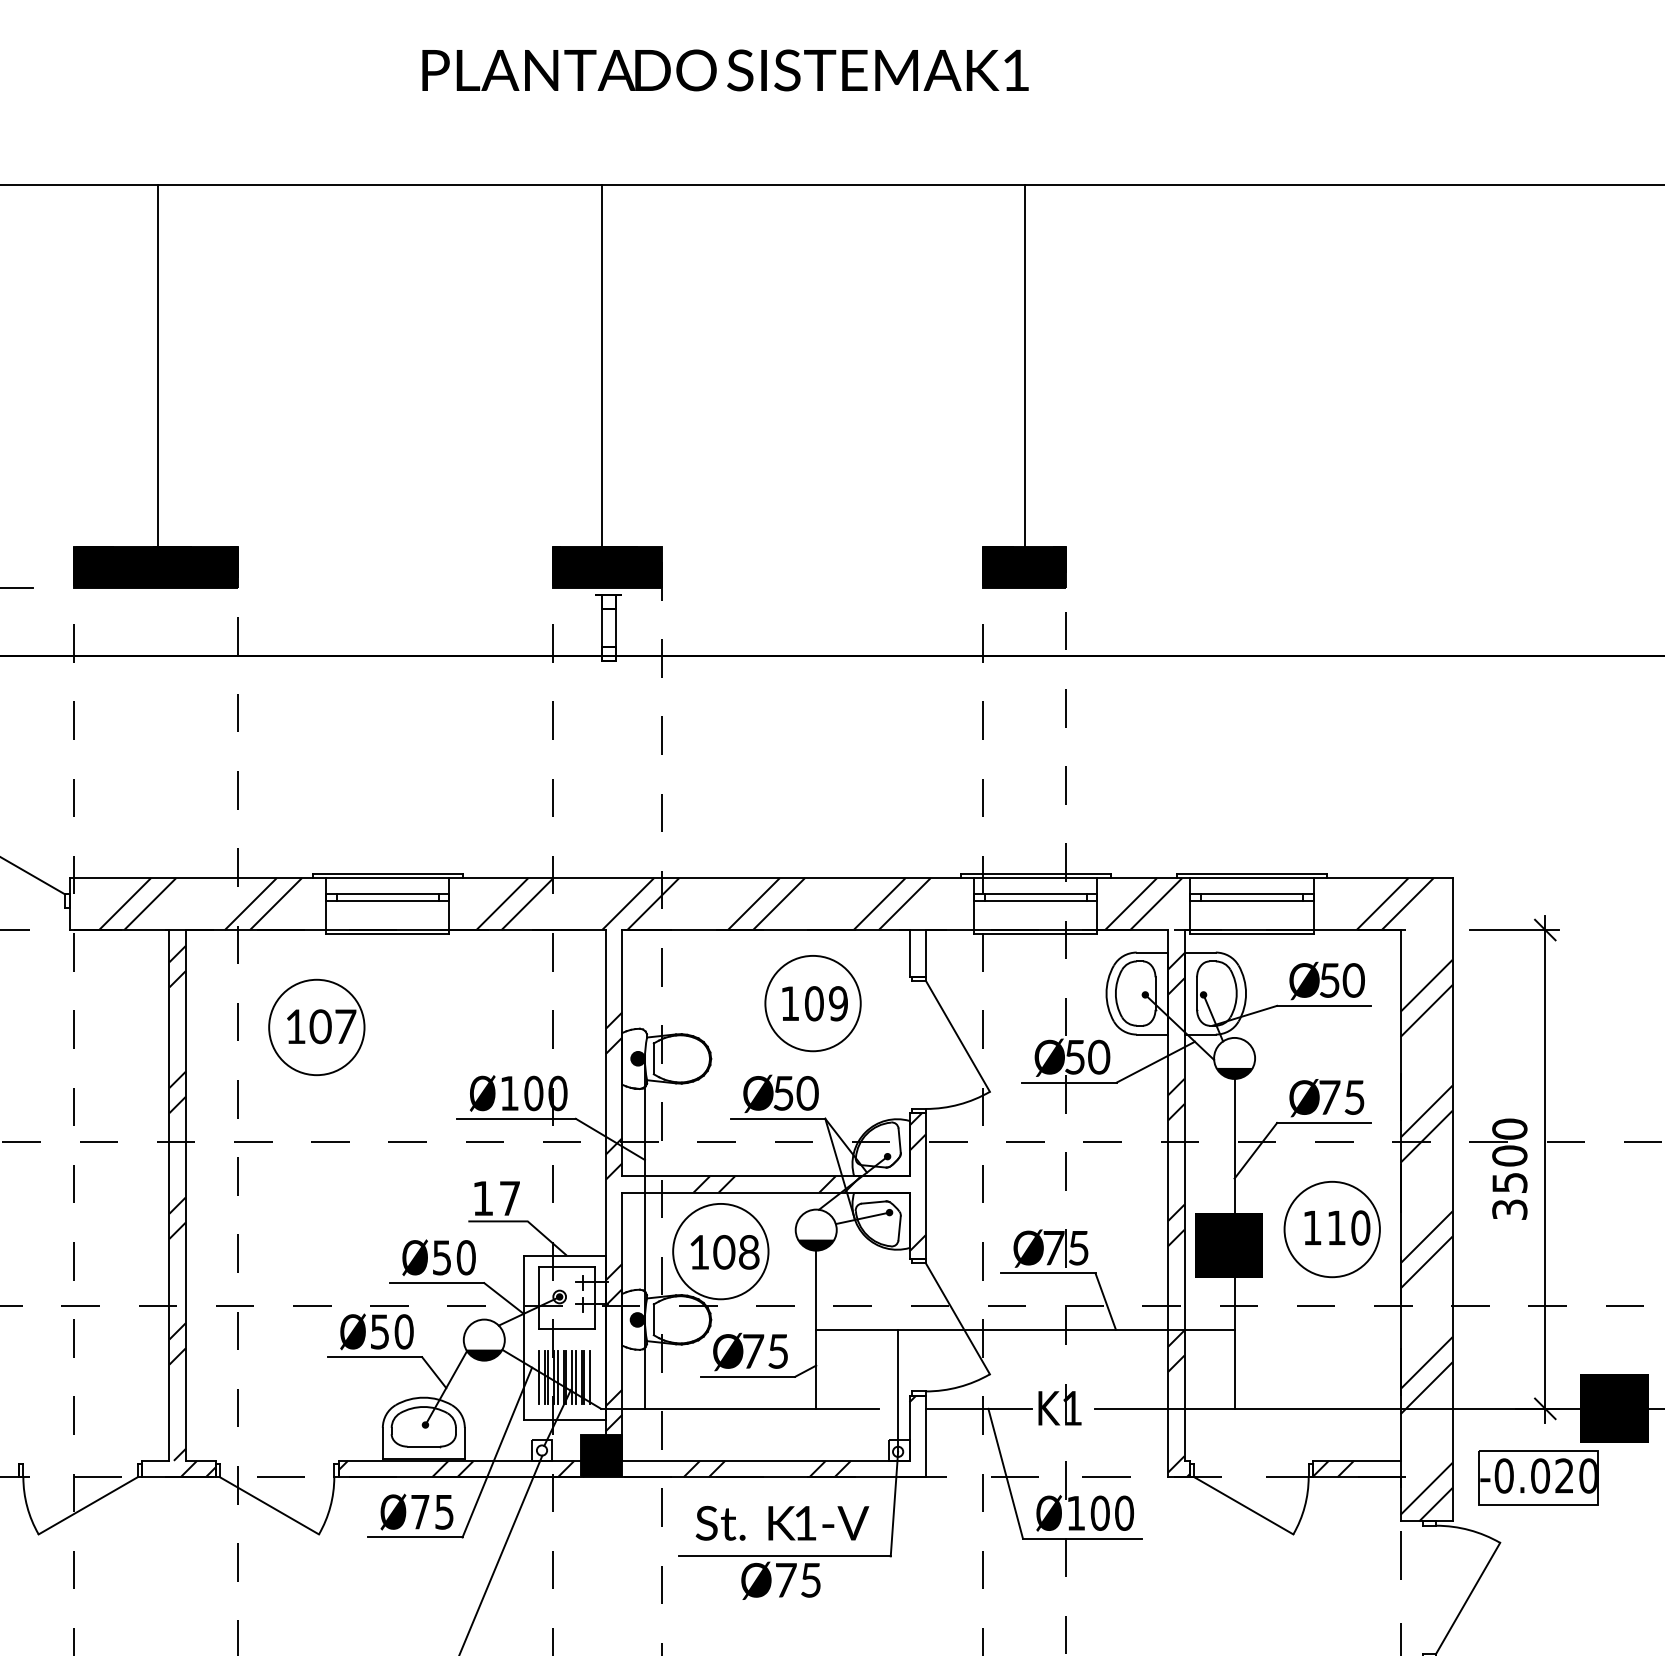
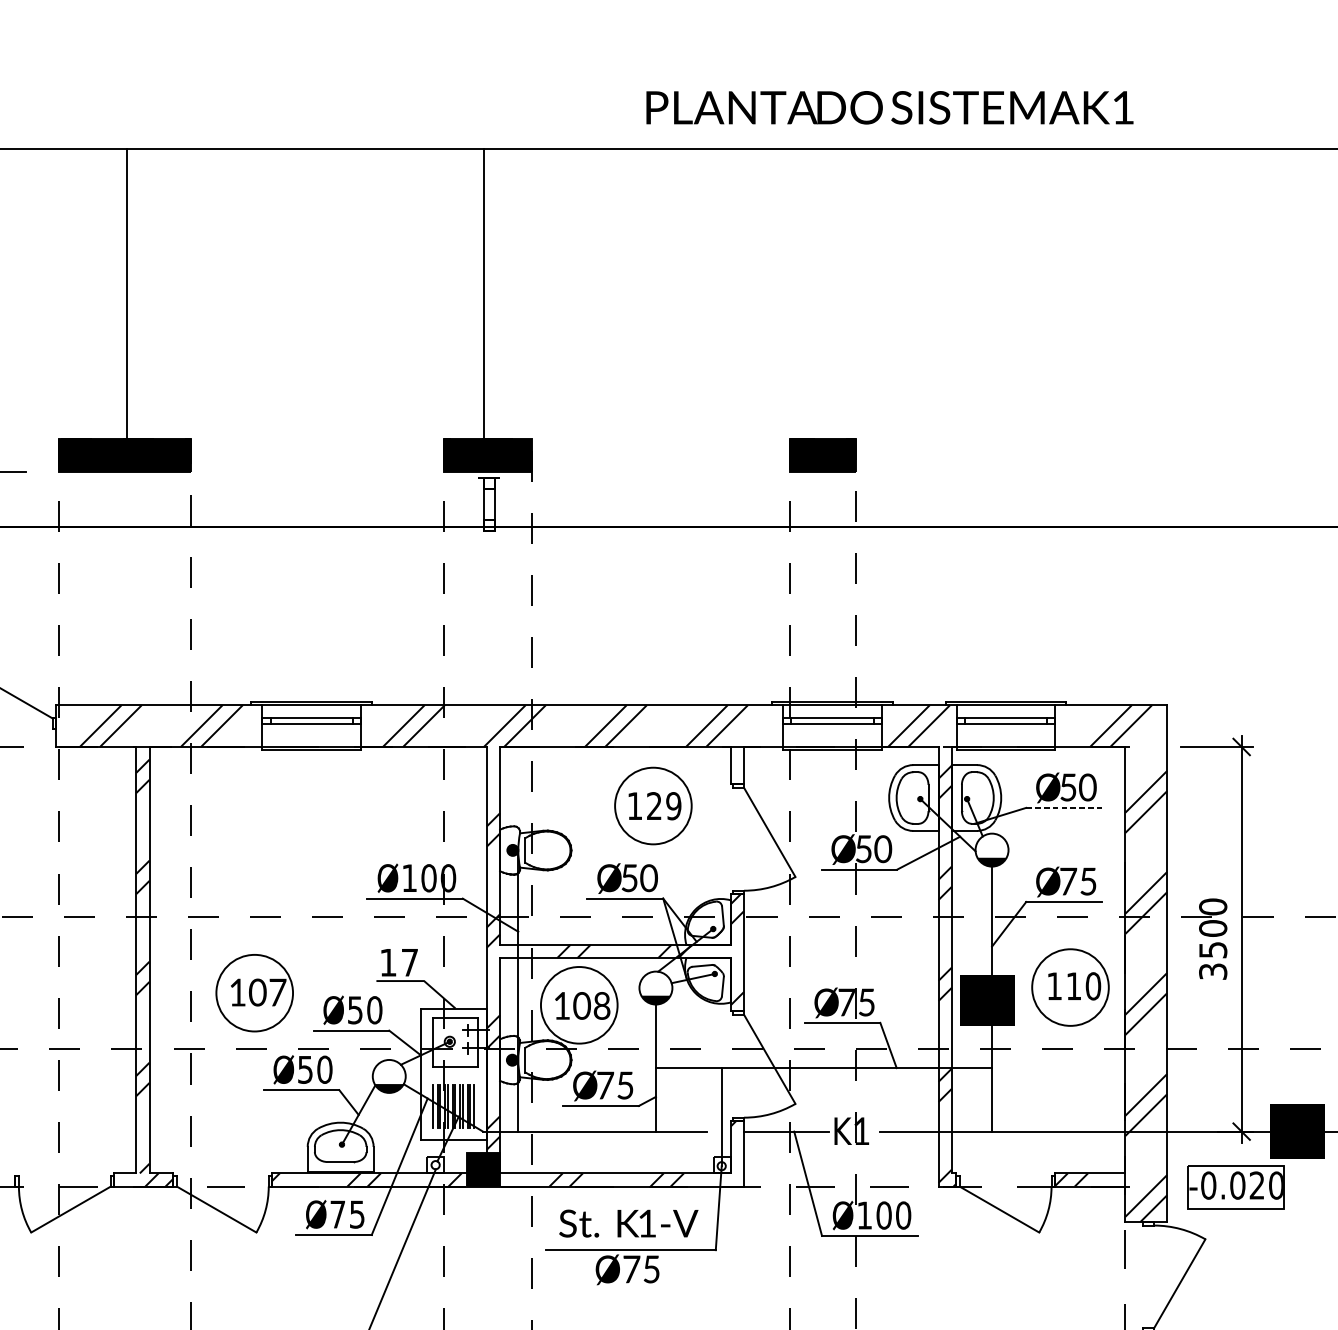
text: (725, 70) -> (889, 107), moved
line: (1024, 366) -> (823, 294), removed
text: (814, 1003) -> (654, 805), 109 -> 129
line: (1324, 1005) -> (1064, 807), solid -> dashed
part: (316, 1027) -> (254, 993), moved

